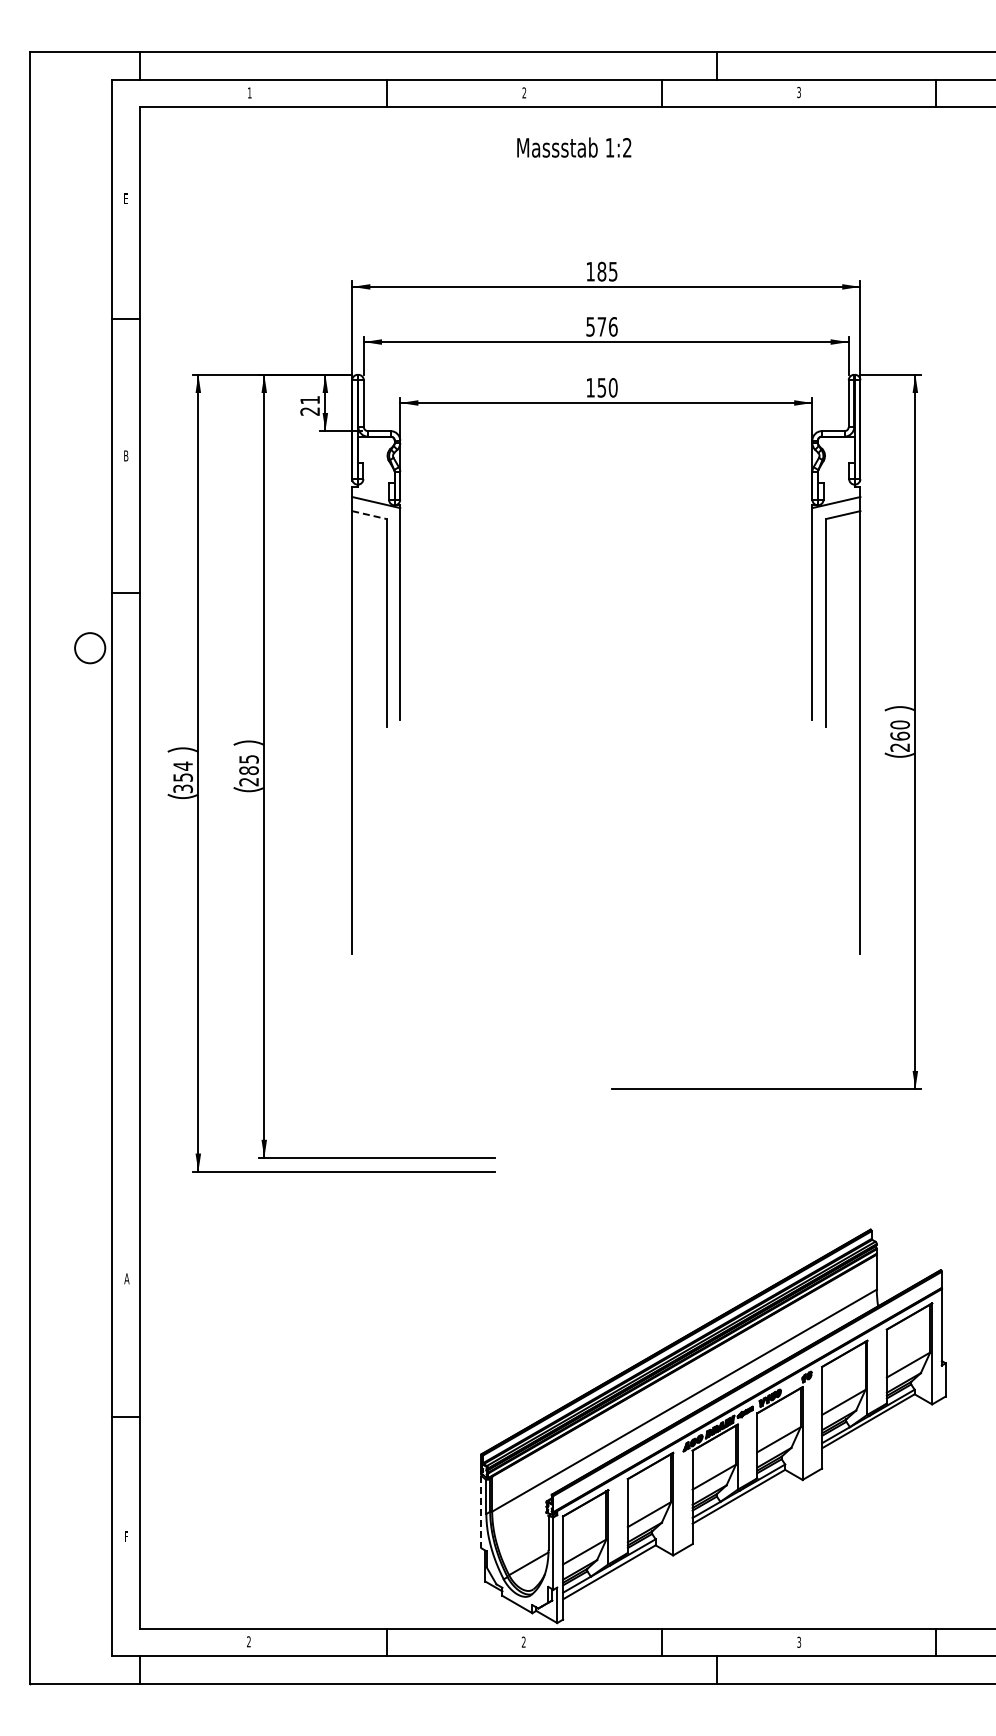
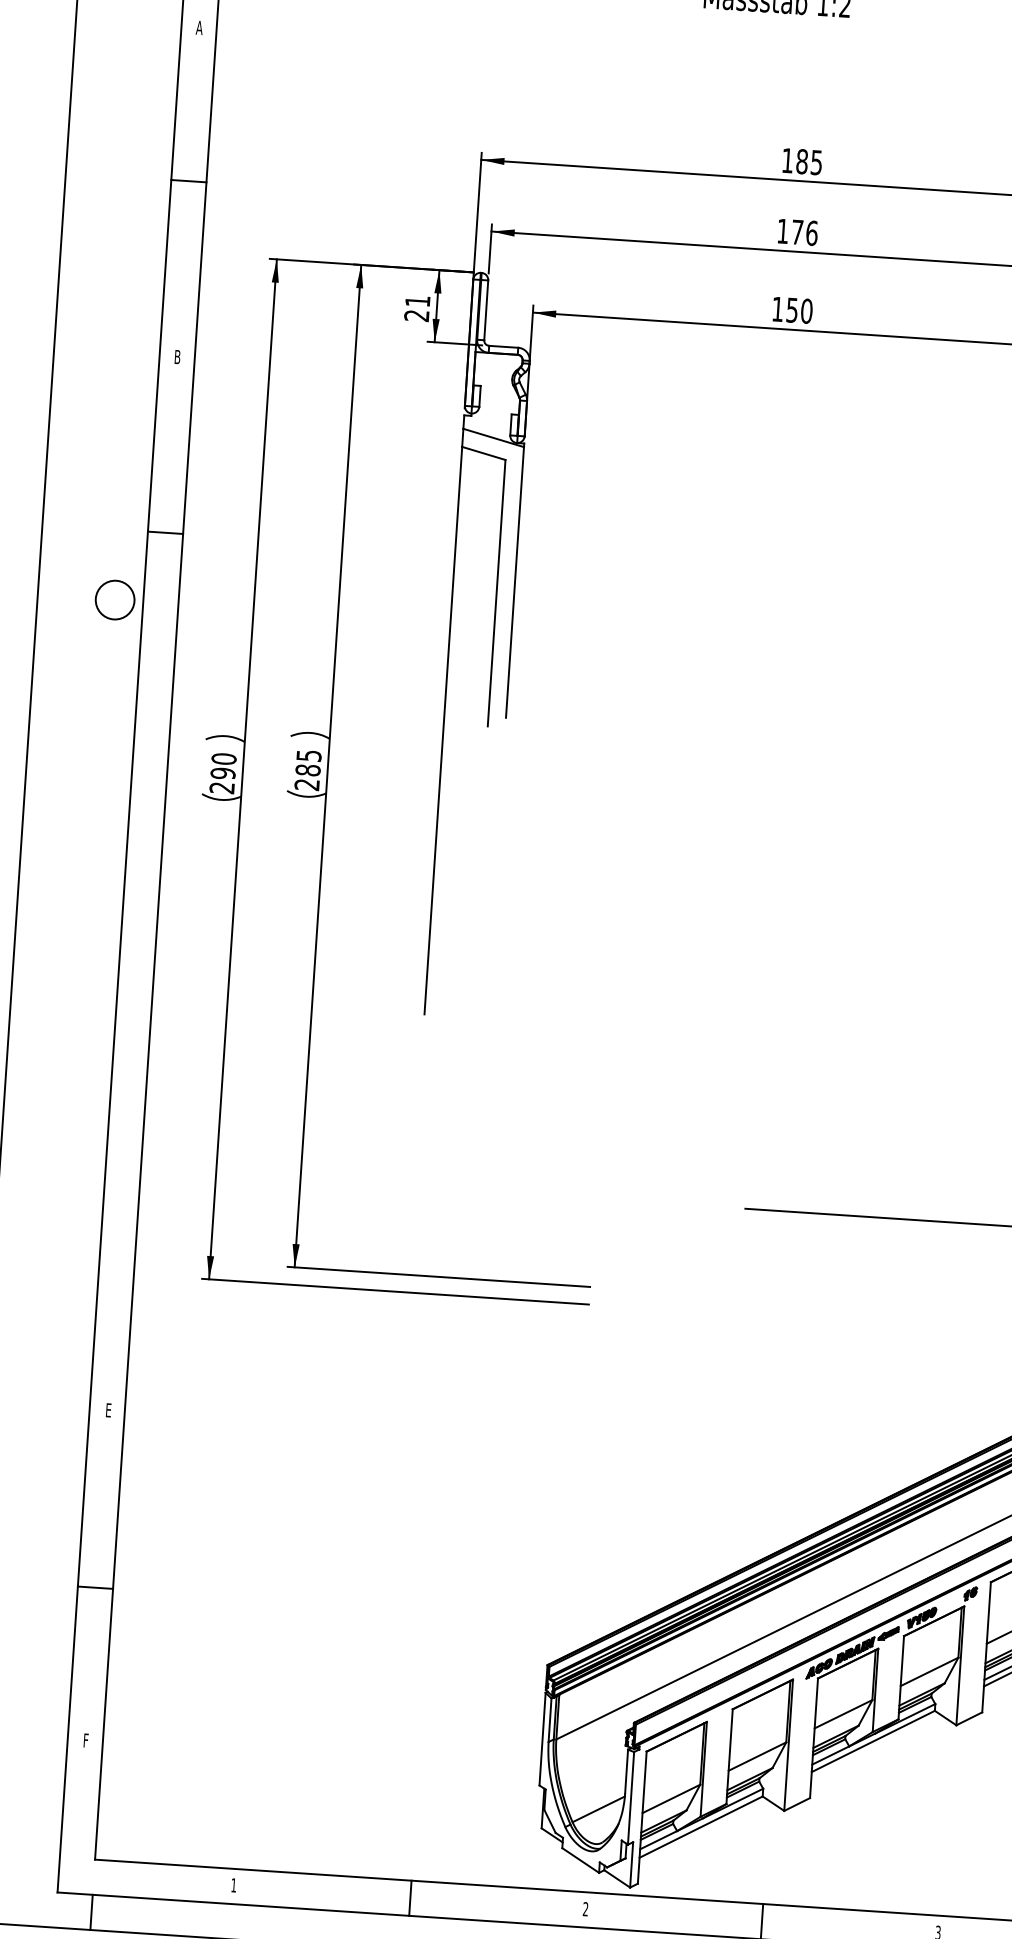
text: (125, 198) -> (198, 27), E -> A
text: (590, 326) -> (782, 230), 576 -> 176
line: (369, 515) -> (483, 453), dashed -> solid
text: (183, 777) -> (223, 773), 354 -> 290
text: (126, 1278) -> (108, 1409), A -> E
line: (481, 1512) -> (542, 1739), dashed -> solid
text: (248, 1641) -> (233, 1884), 2 -> 1

